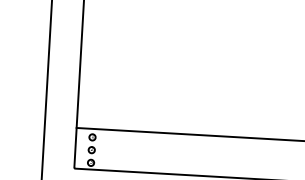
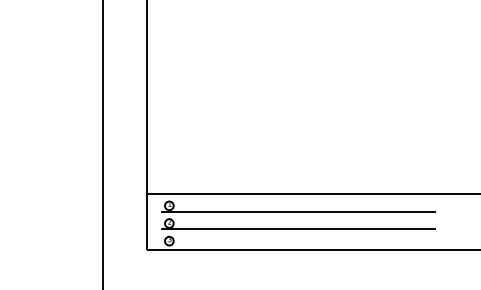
line: (184, 146) -> (297, 211), added
line: (184, 159) -> (297, 229), added

